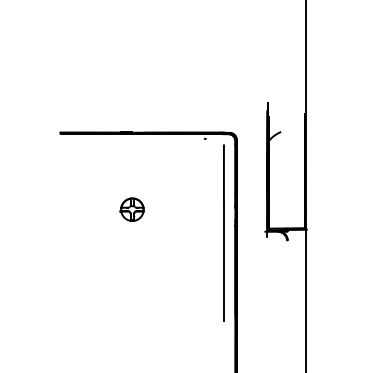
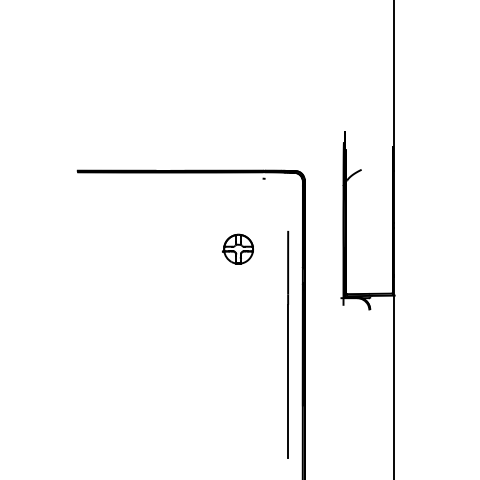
part: (131, 209) -> (237, 248), moved
line: (223, 232) -> (287, 344), moved

